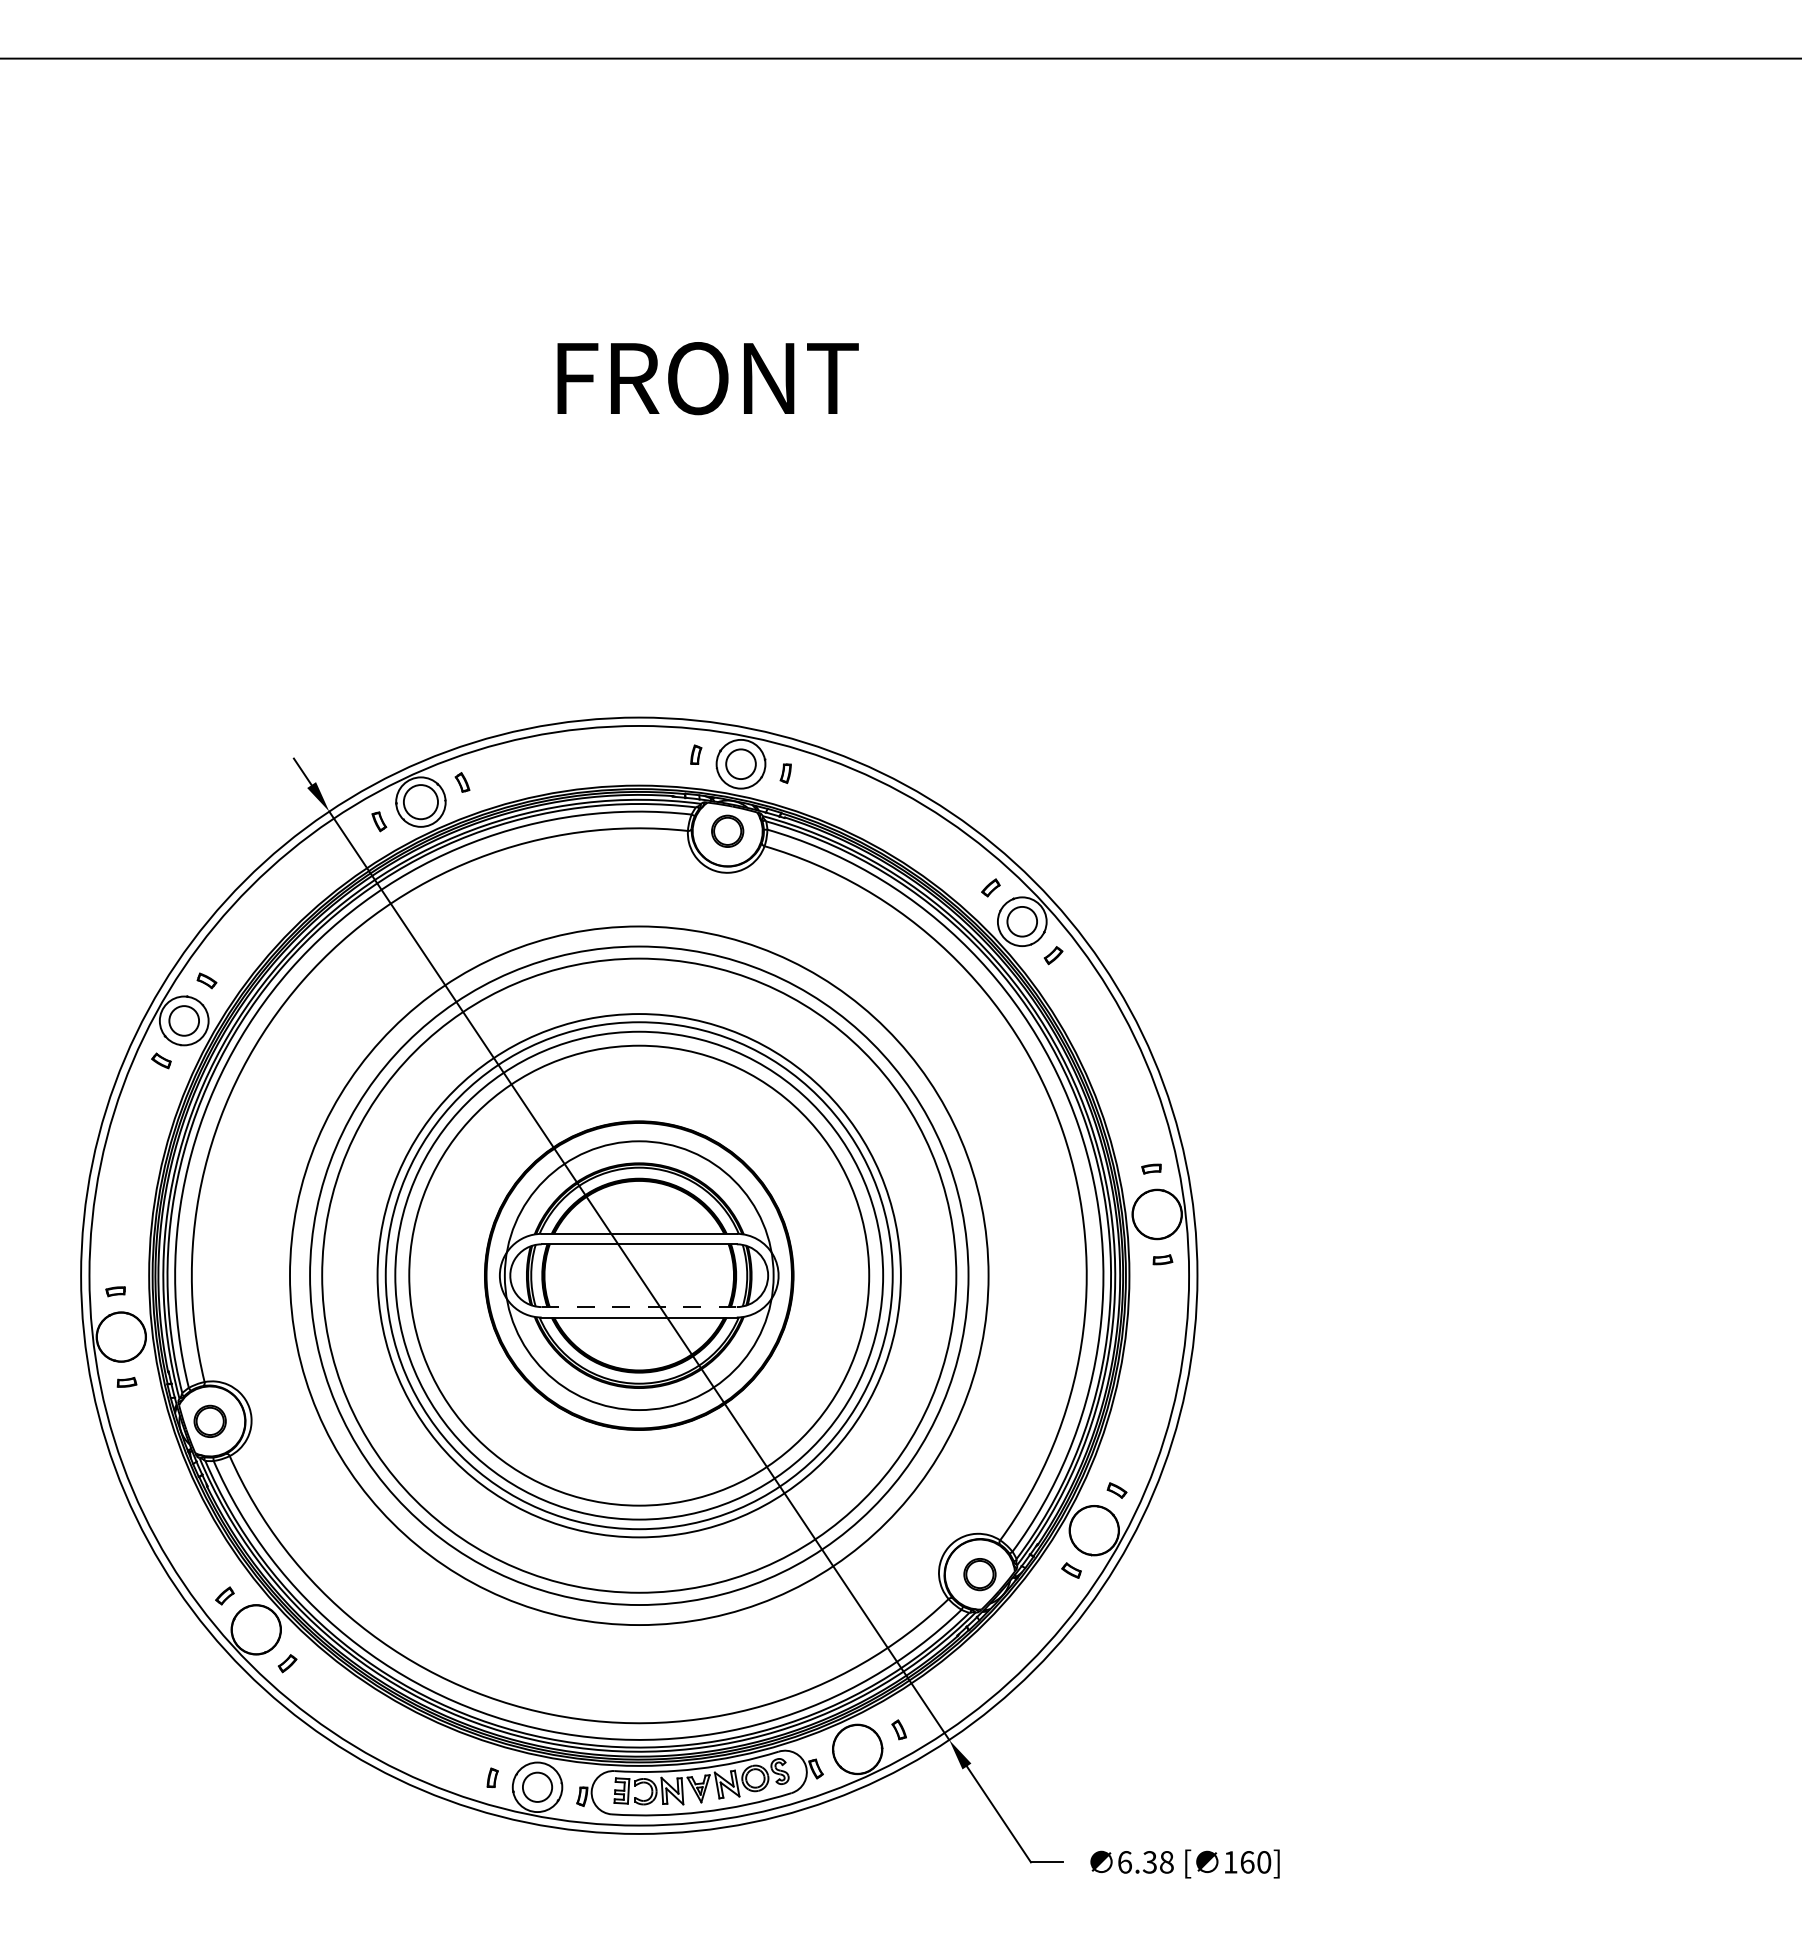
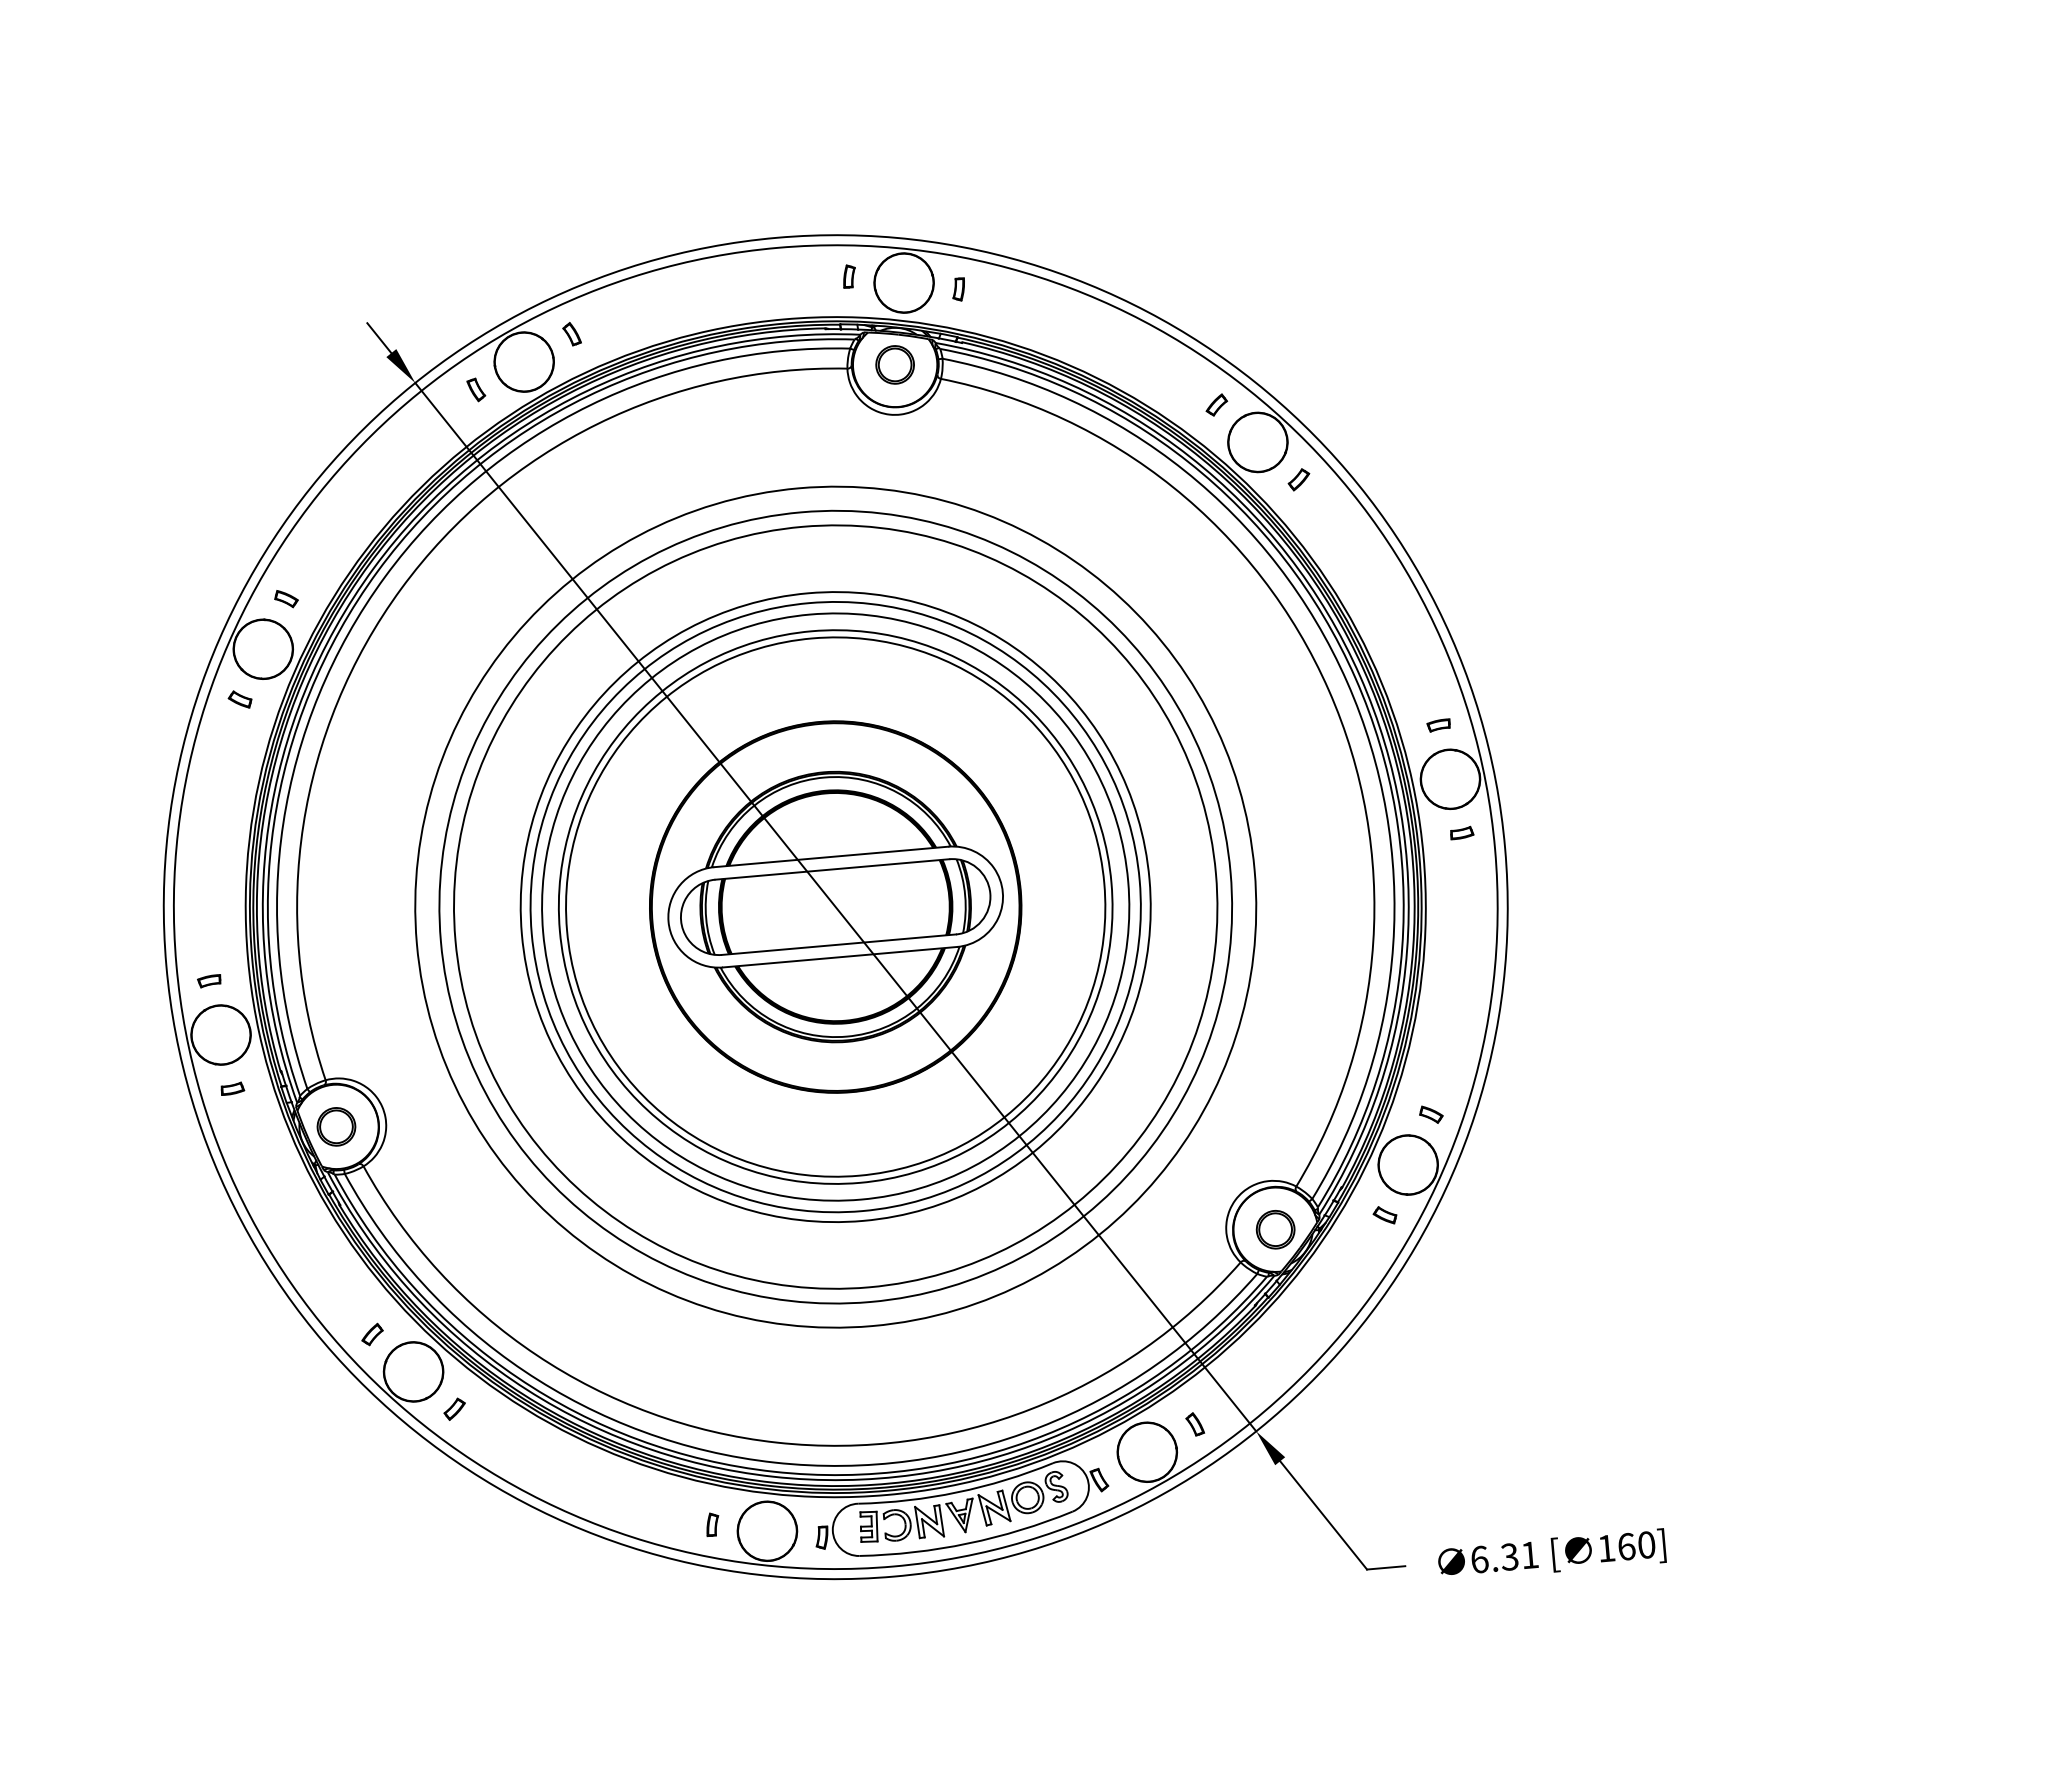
circle: (740, 764) -> (903, 283), size x1.67
circle: (420, 801) -> (523, 361), size x1.43
circle: (1022, 921) -> (1258, 442), size x1.67
circle: (183, 1020) -> (262, 648), size x1.67
circle: (639, 1275) -> (835, 906), size x1.67
line: (639, 1307) -> (839, 945), dashed -> solid
circle: (537, 1786) -> (767, 1530), size x1.67
text: (1166, 1862) -> (1529, 1555), 6.38 -> 6.31

